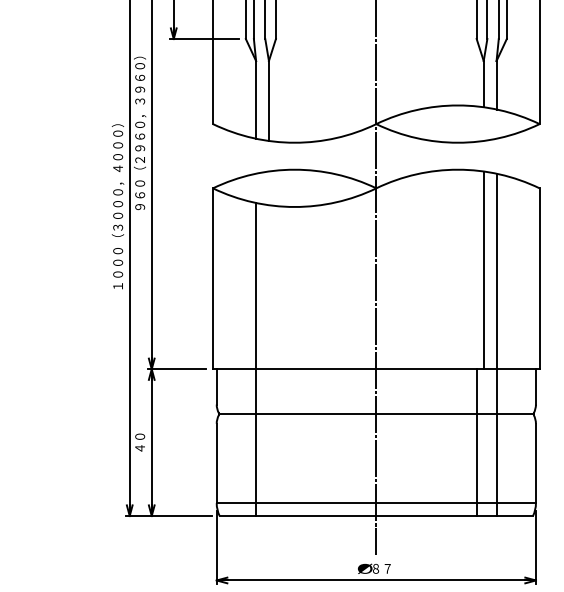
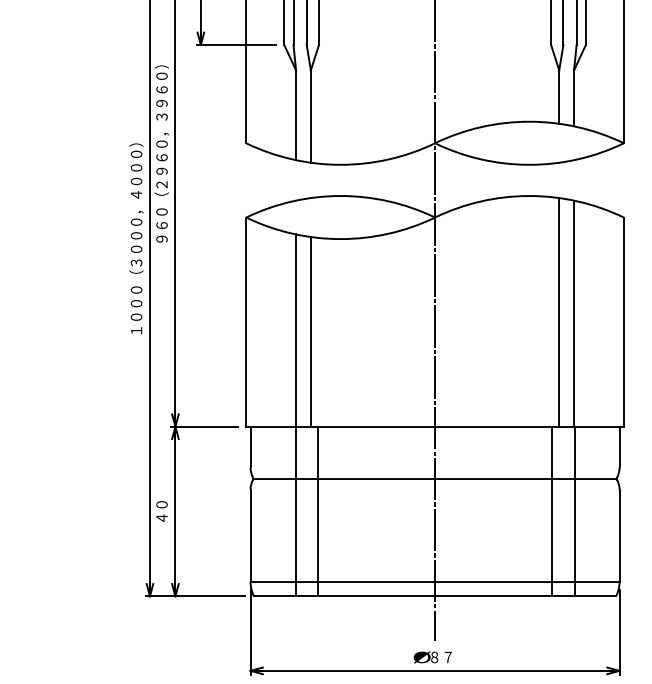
line: (268, 287) -> (310, 332), added
line: (275, 442) -> (318, 511), added

